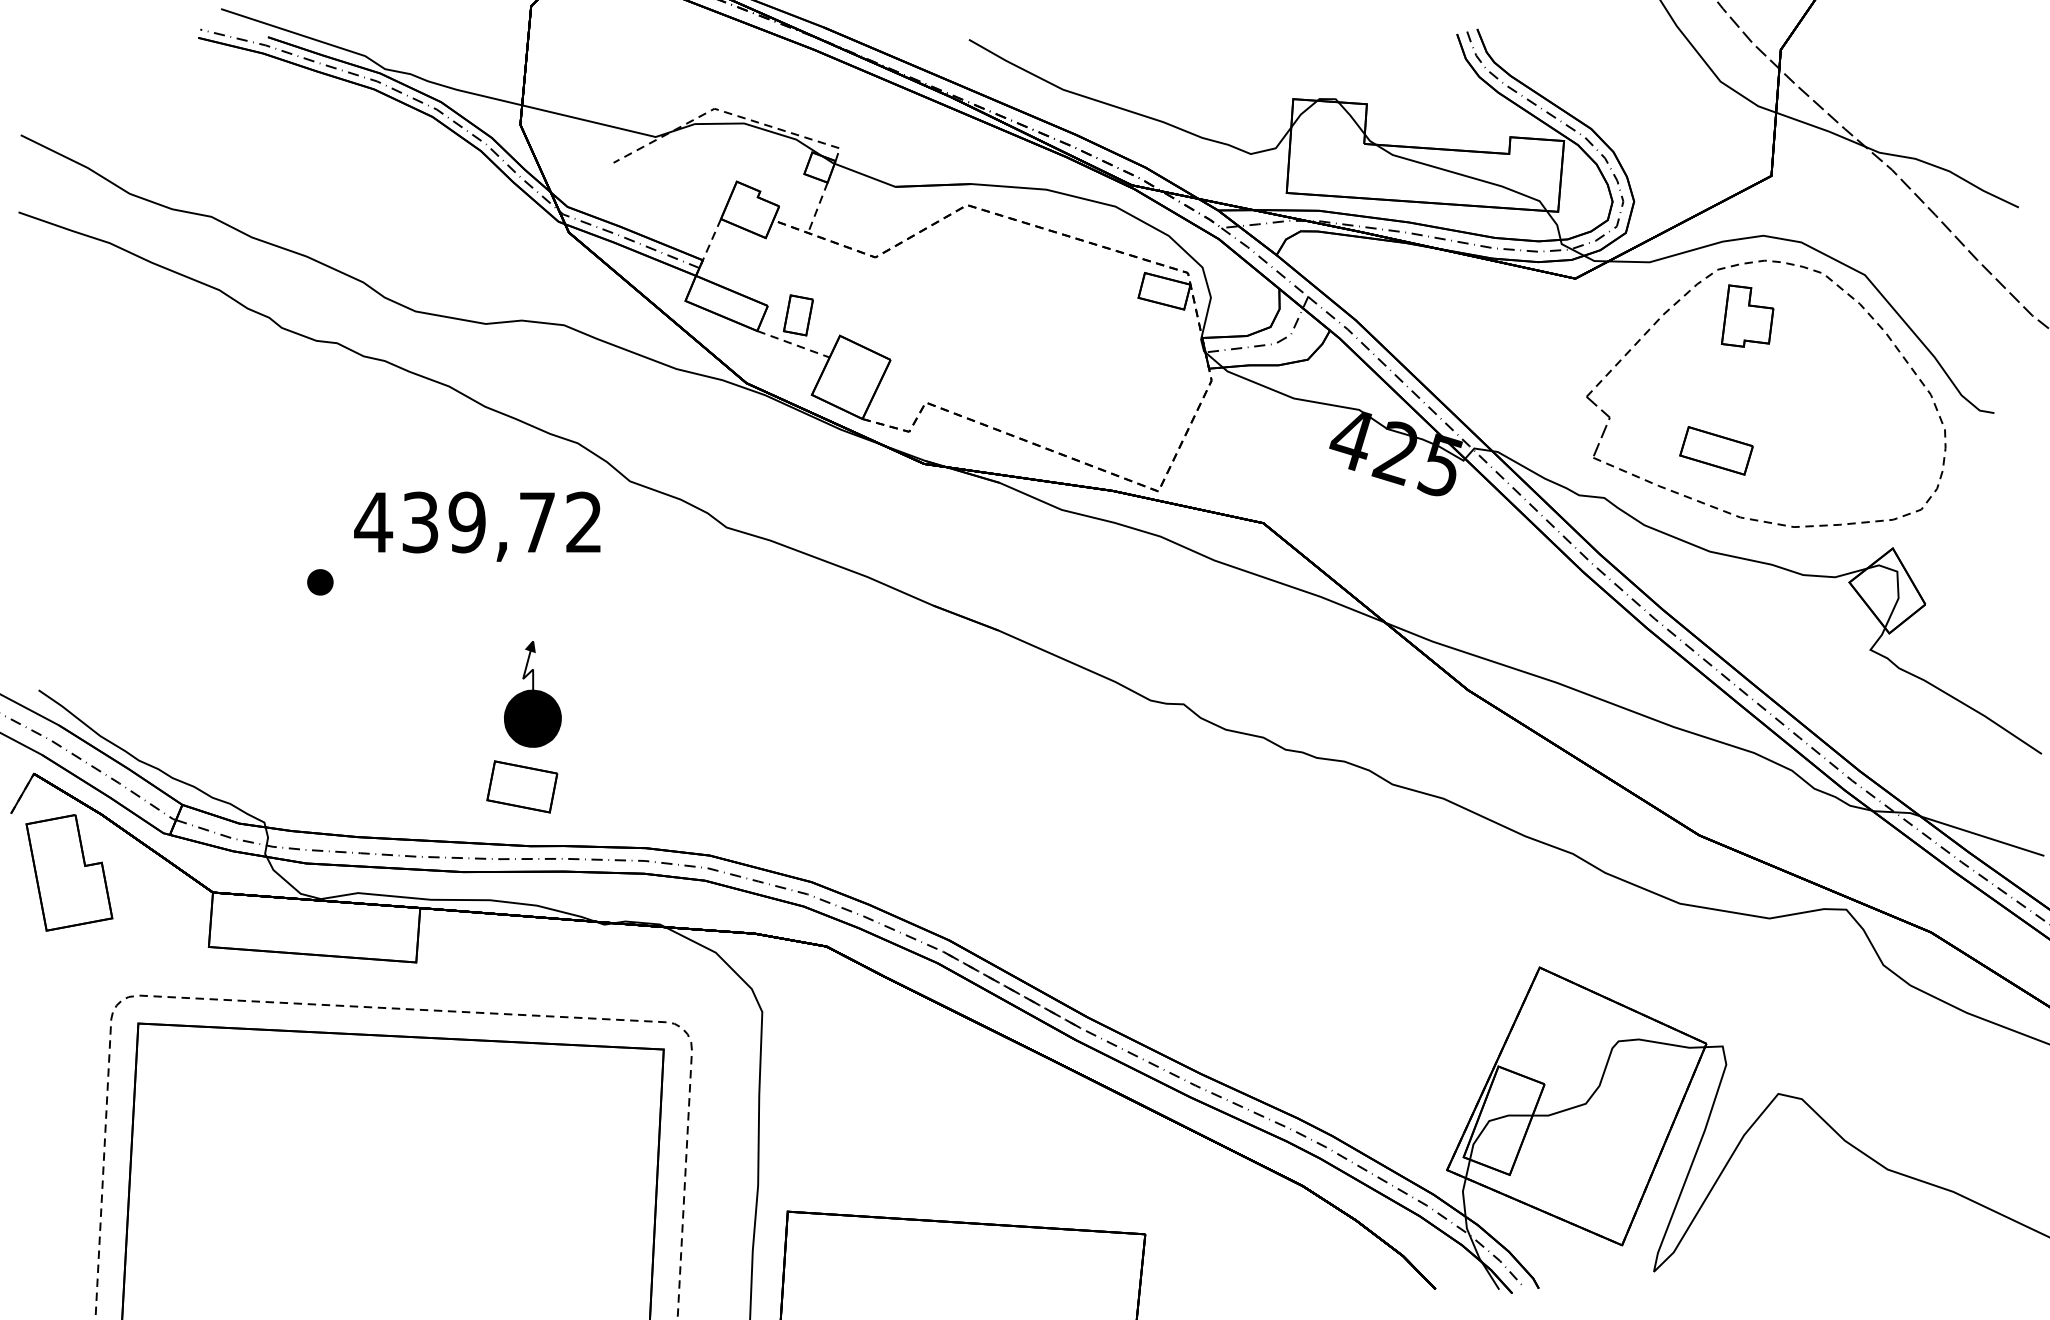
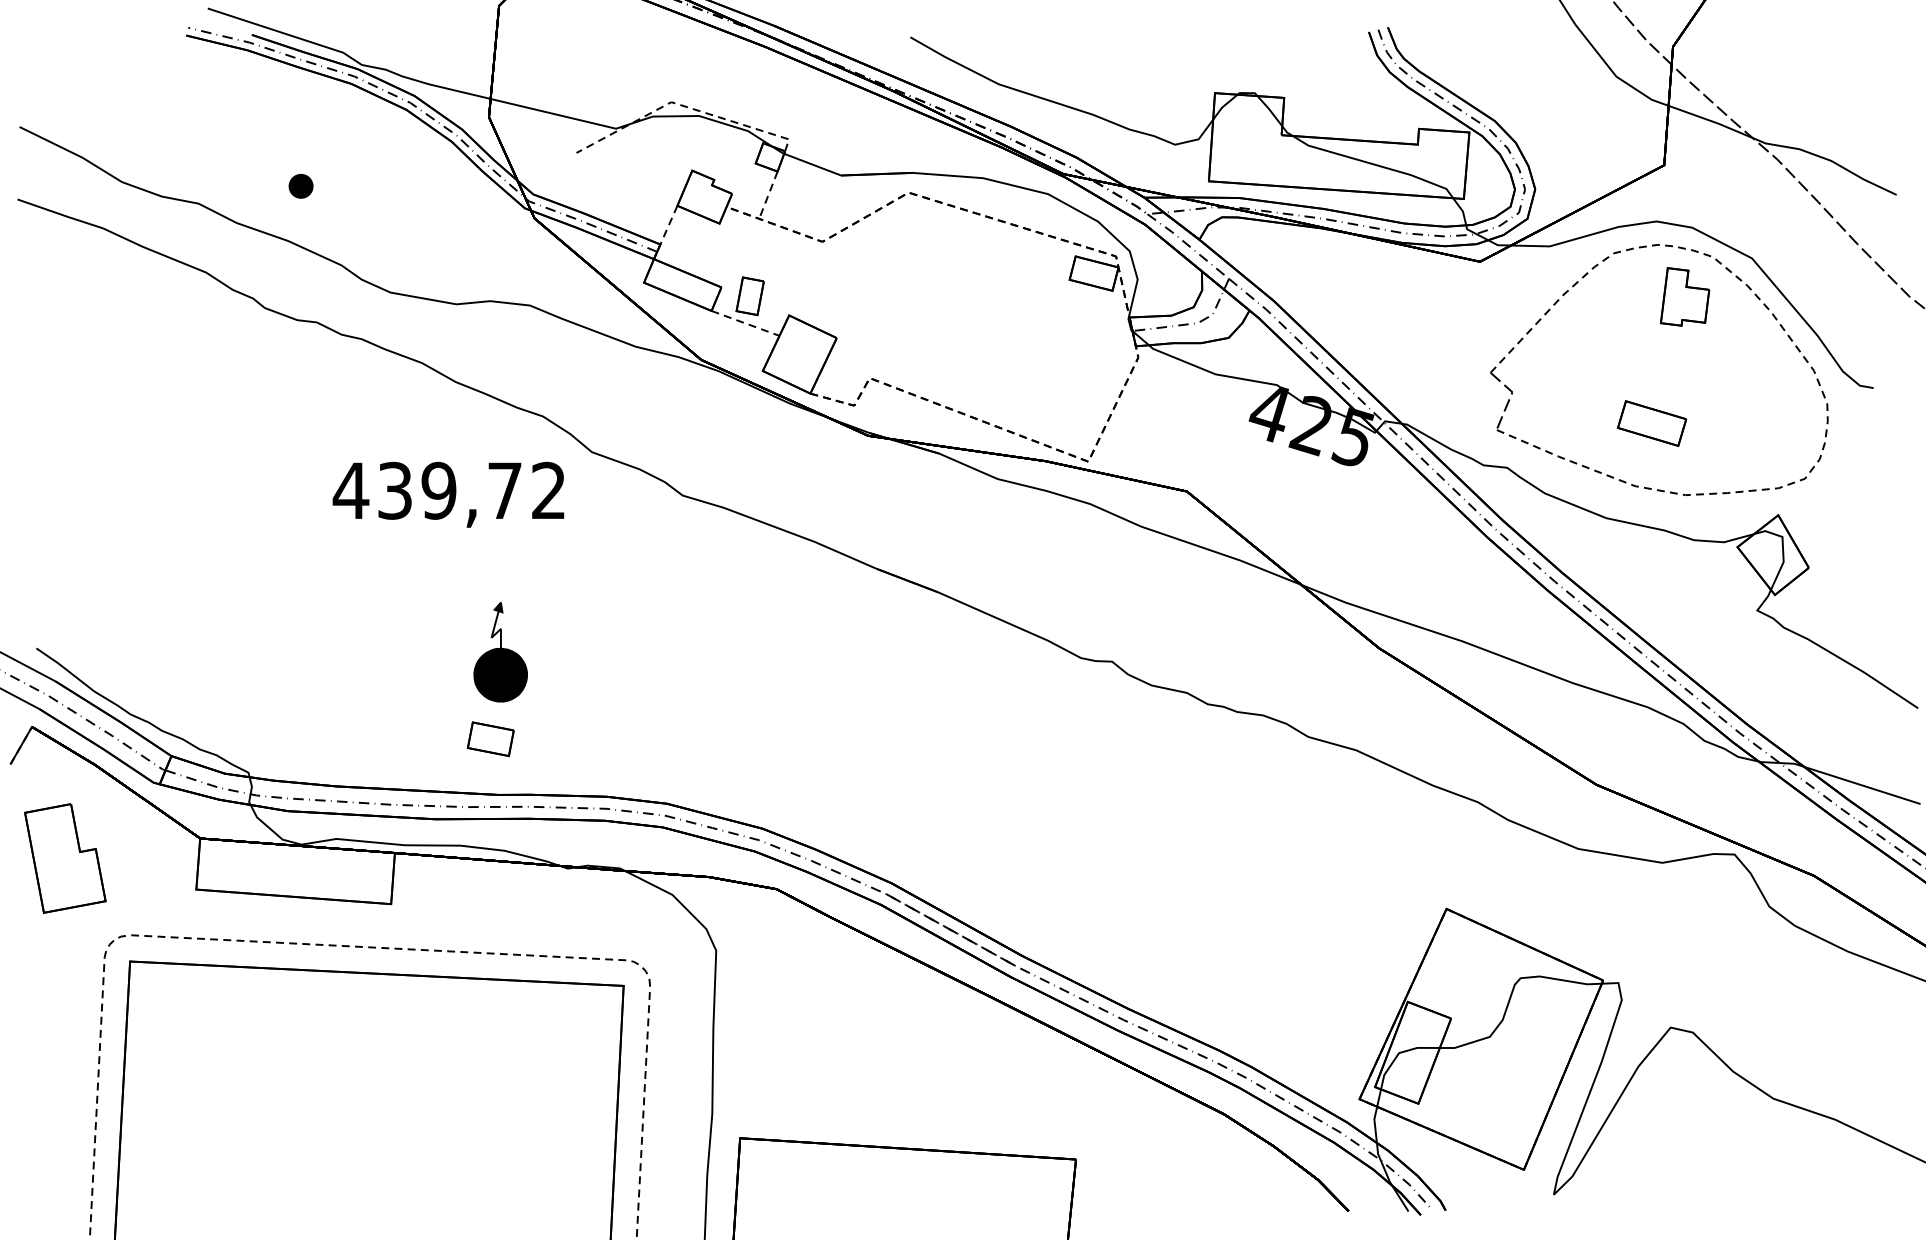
part: (1747, 315) -> (1684, 296), moved
part: (1716, 450) -> (1652, 423), moved
part: (320, 582) -> (301, 186), moved
part: (522, 786) -> (490, 738), size x0.7
part: (69, 872) -> (65, 858), moved

